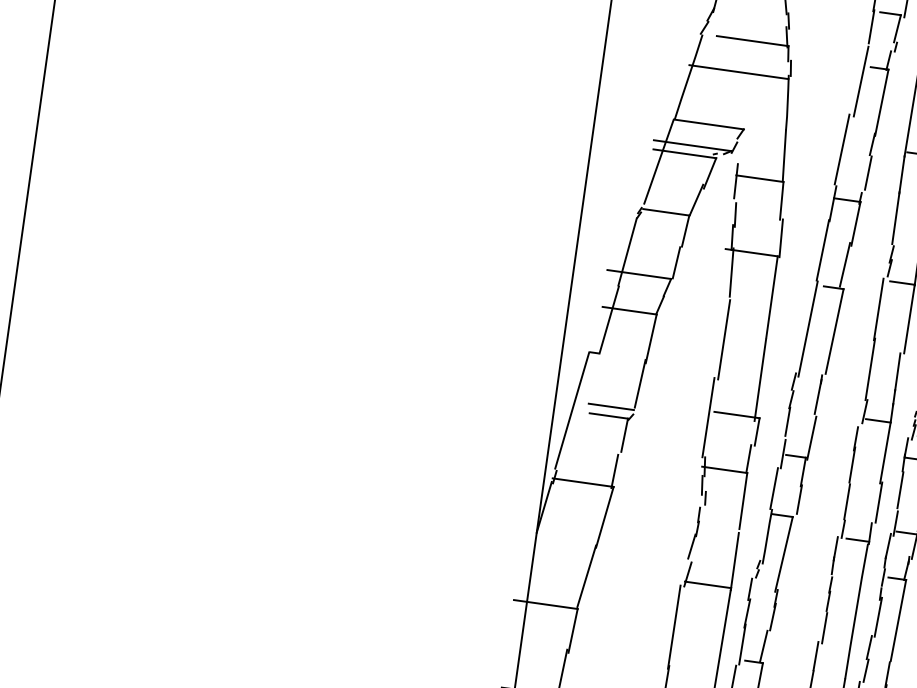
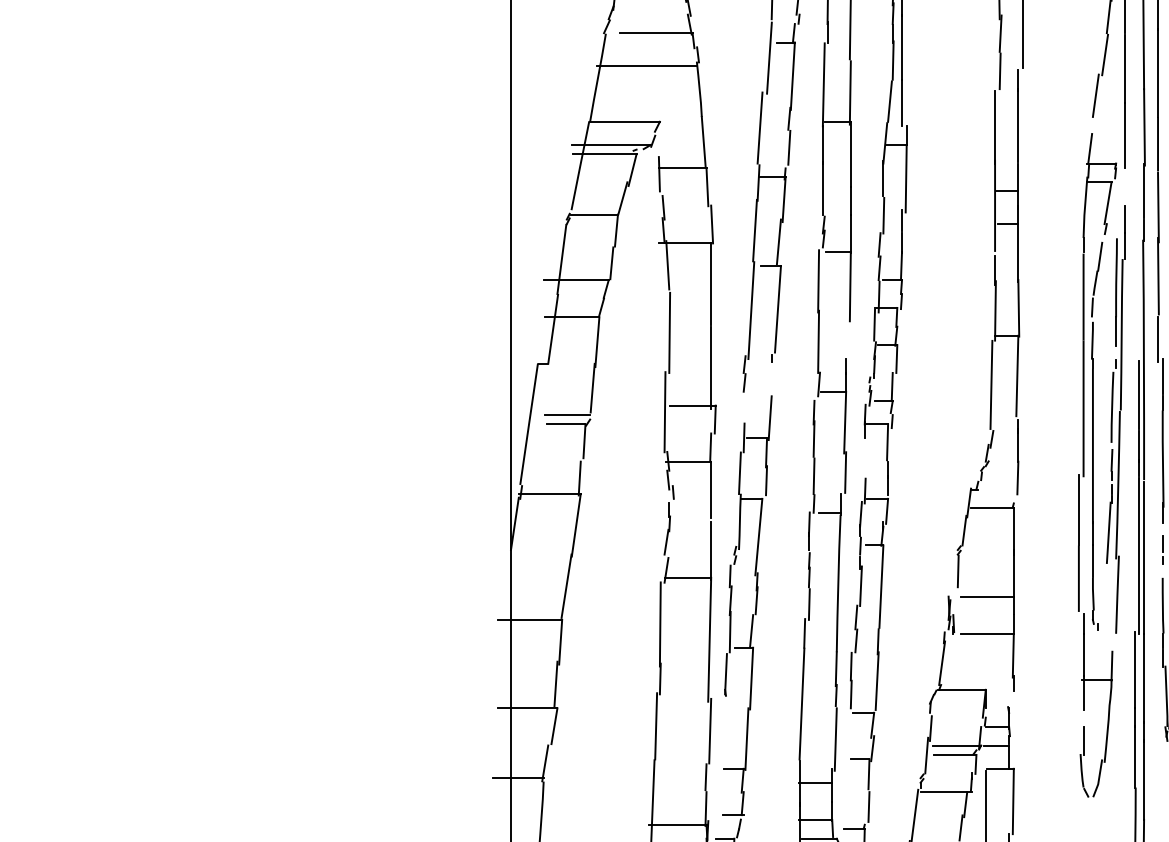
line: (898, 371) -> (846, 340), removed
line: (817, 396) -> (770, 376), removed
line: (787, 420) -> (743, 404), removed
line: (899, 490) -> (864, 457), removed

